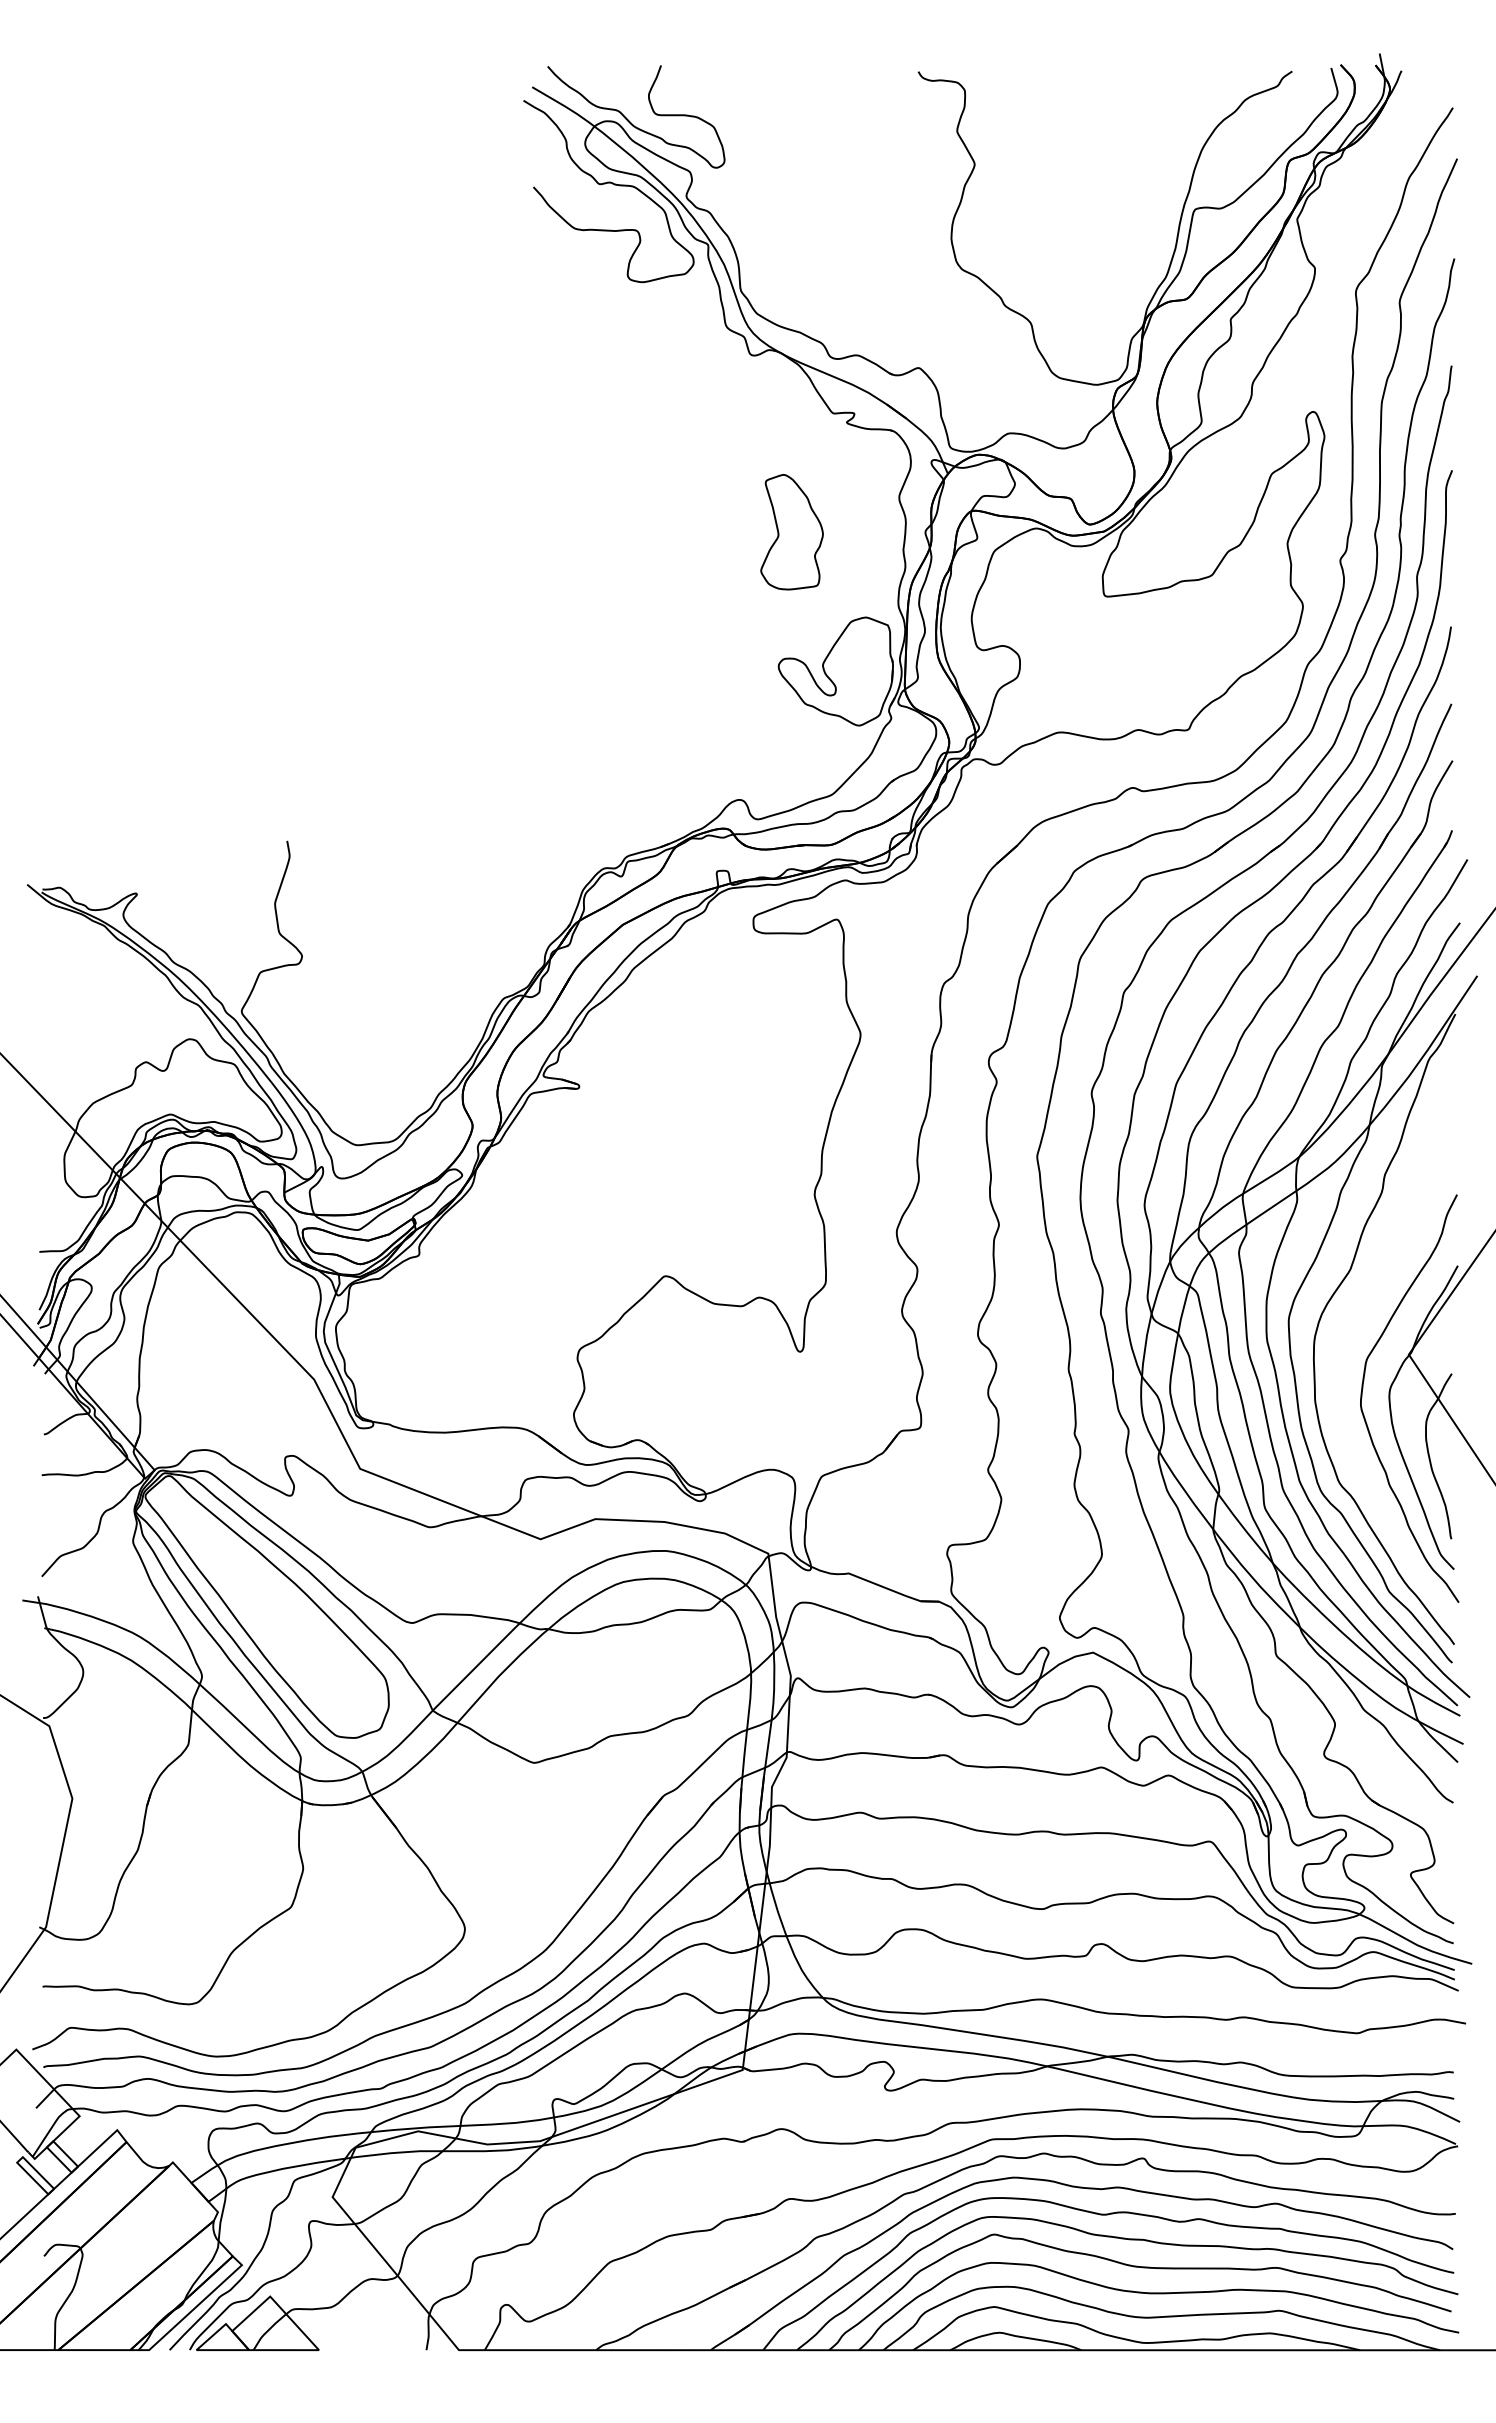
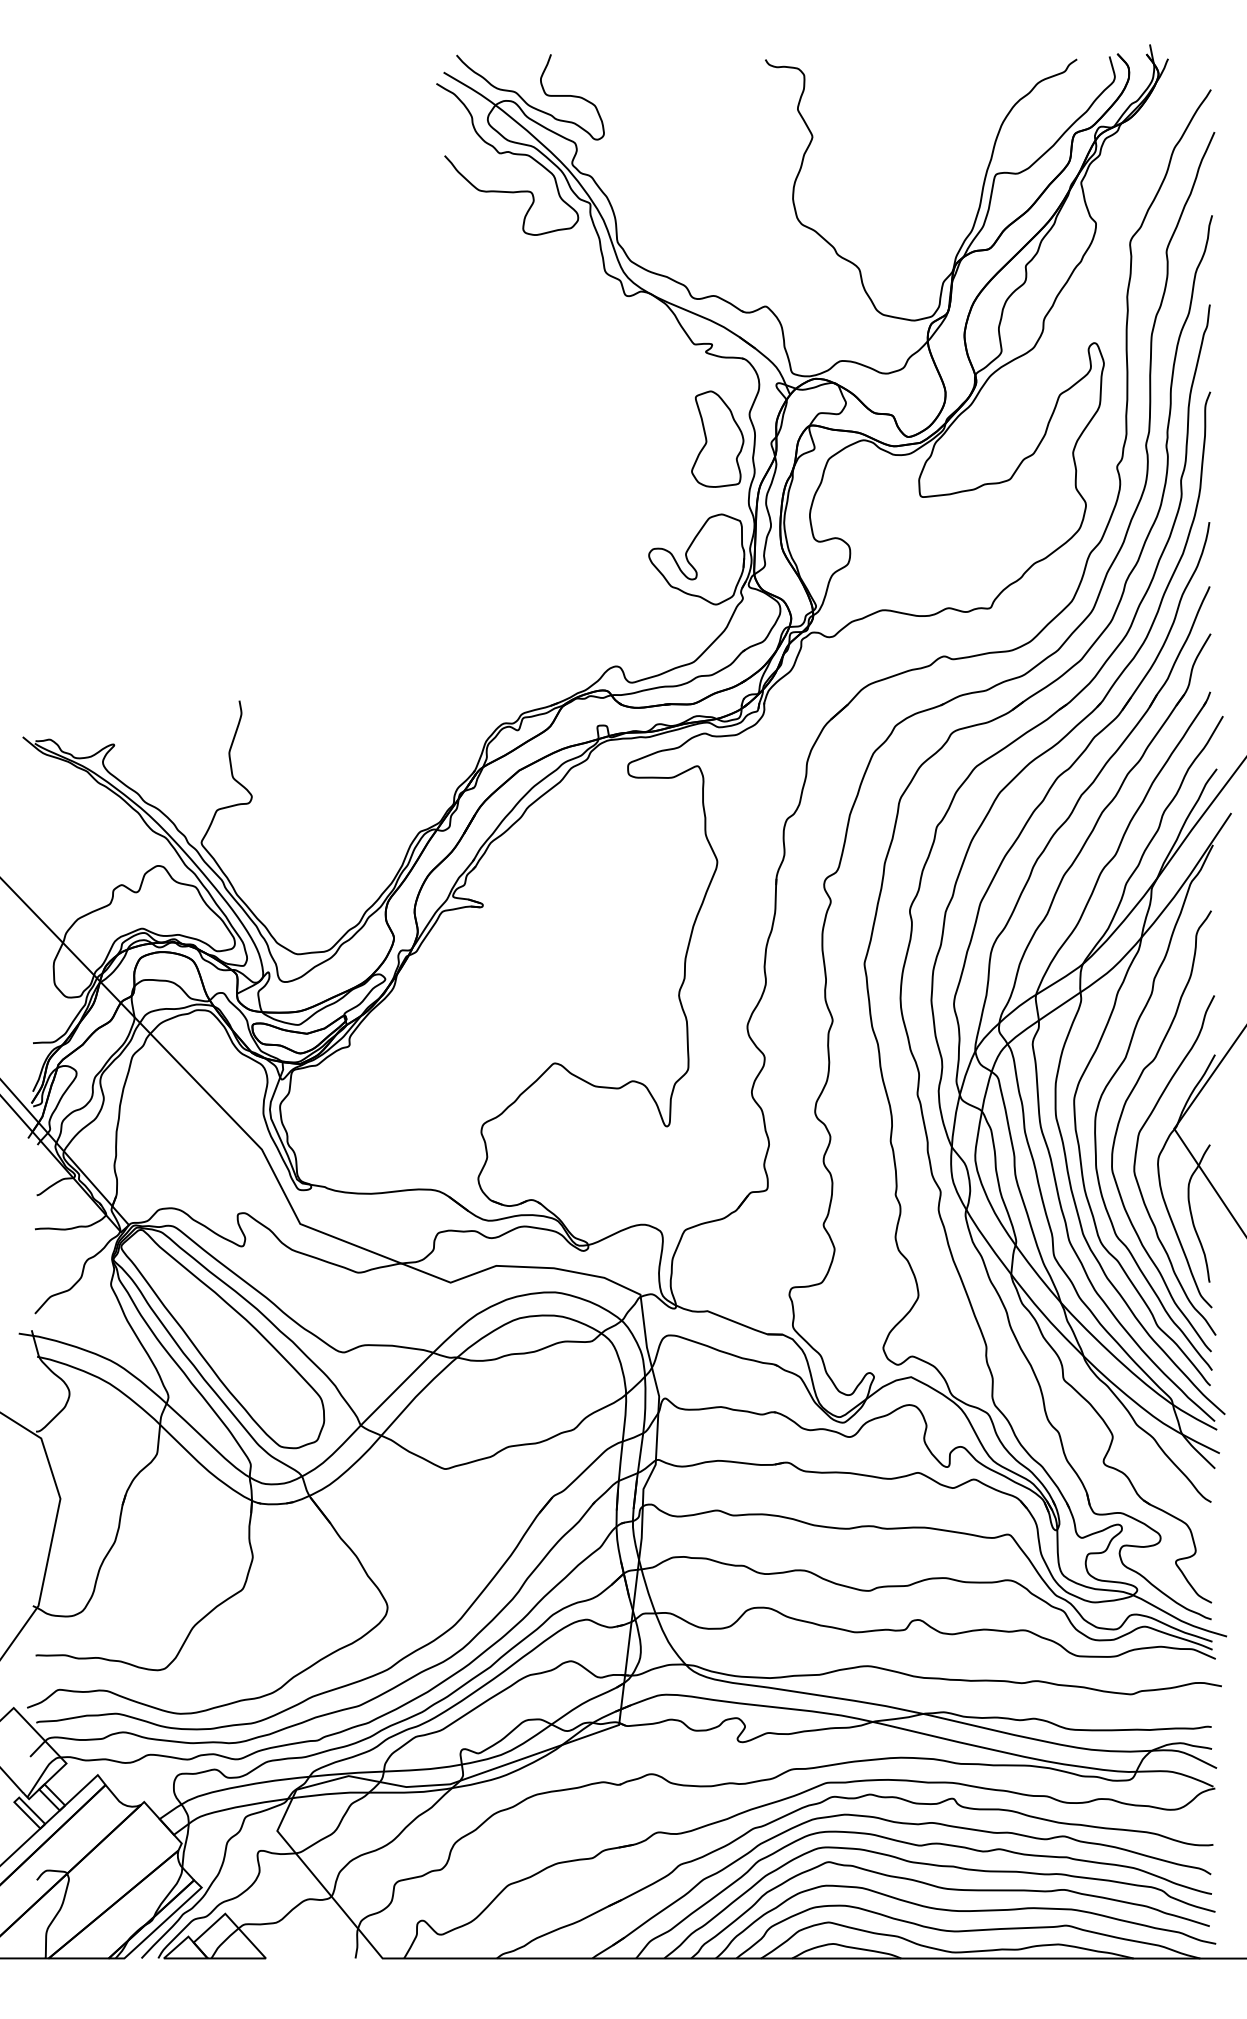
part: (791, 532) -> (717, 439), moved
curve: (1345, 1341) -> (1121, 1117), added

